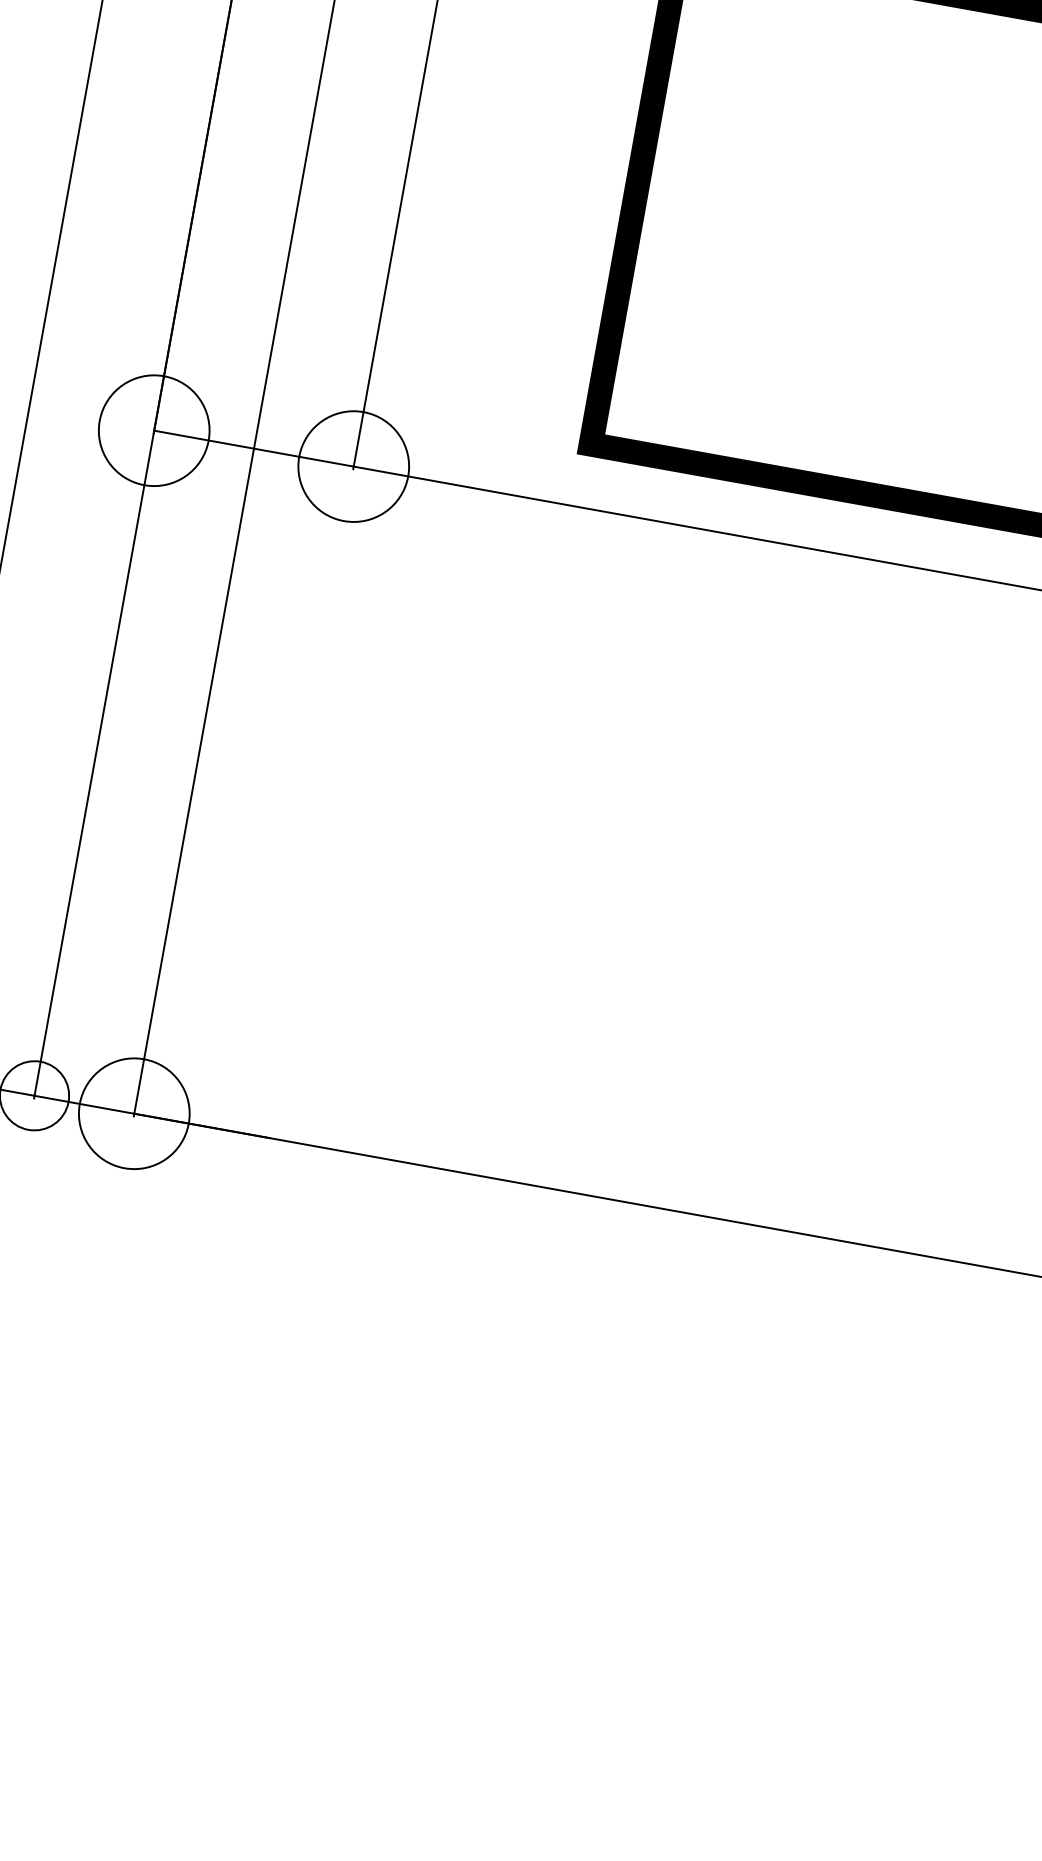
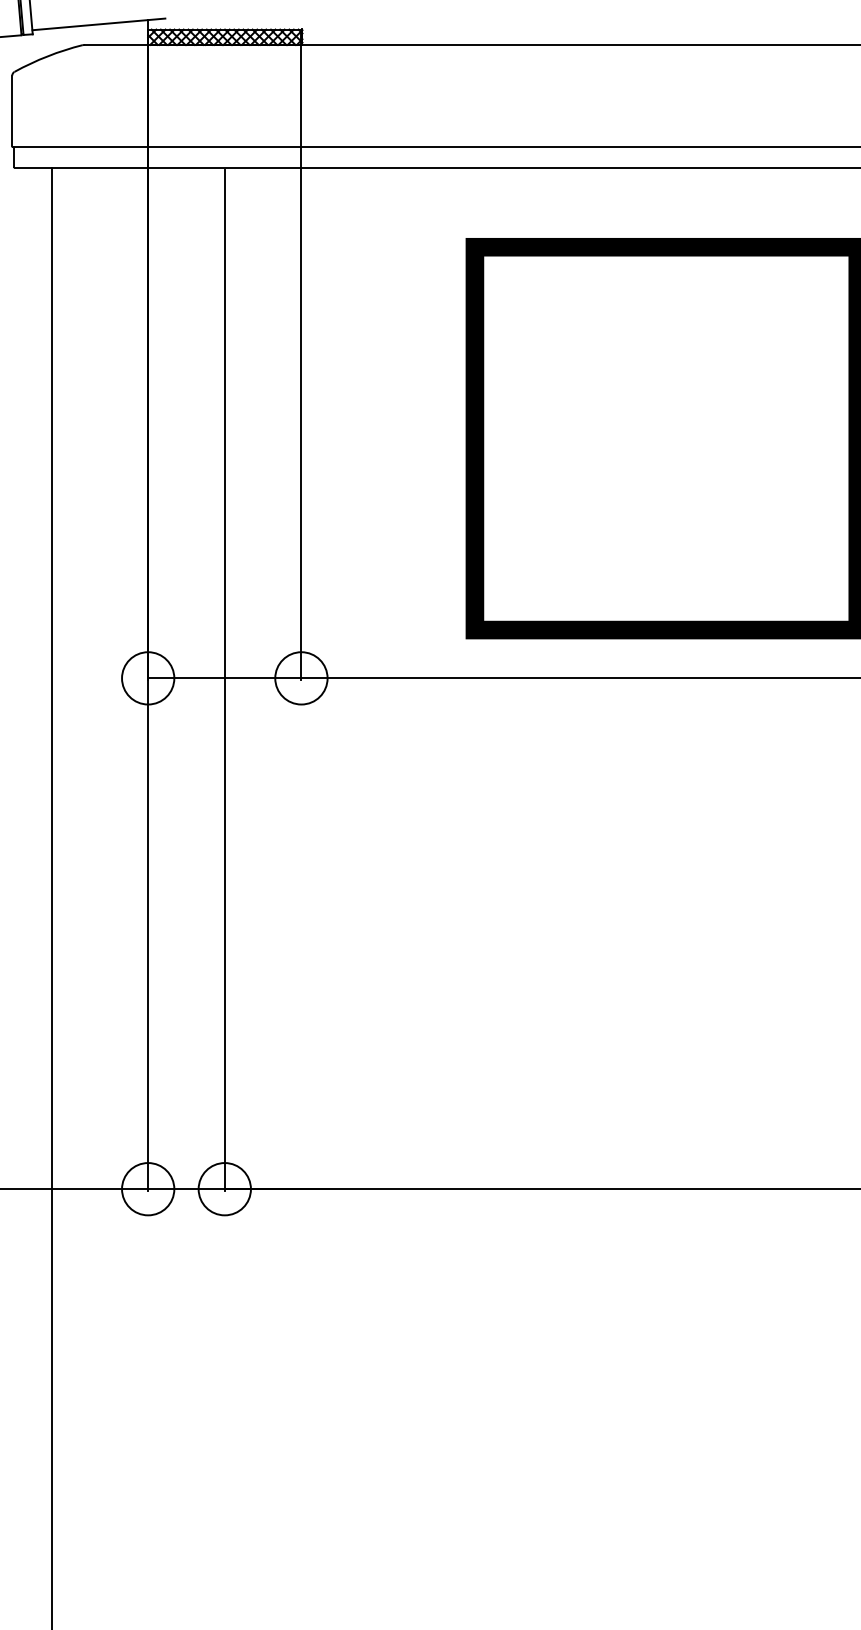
circle: (154, 430) -> (148, 678), size x0.62
circle: (353, 466) -> (301, 678), size x0.62
circle: (133, 1114) -> (224, 1189), size x0.62

